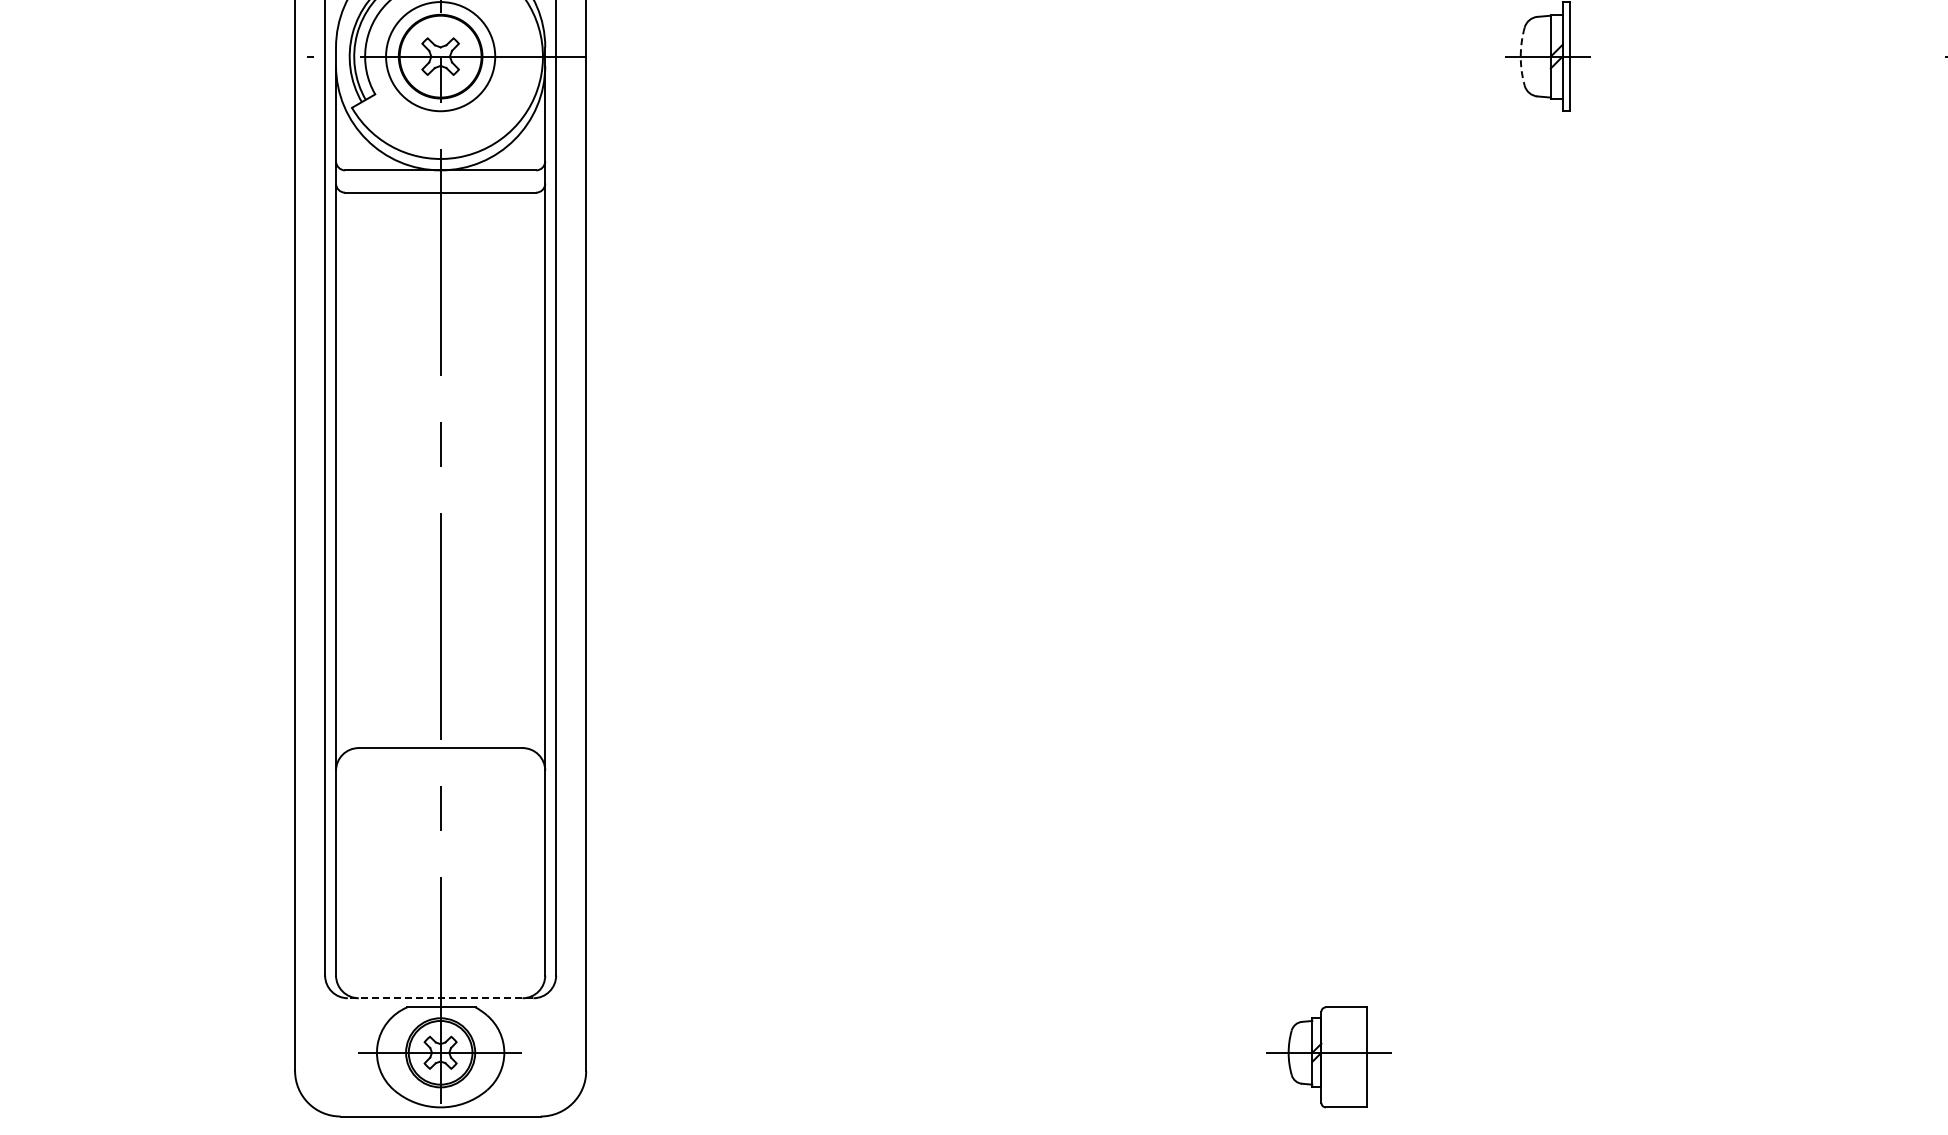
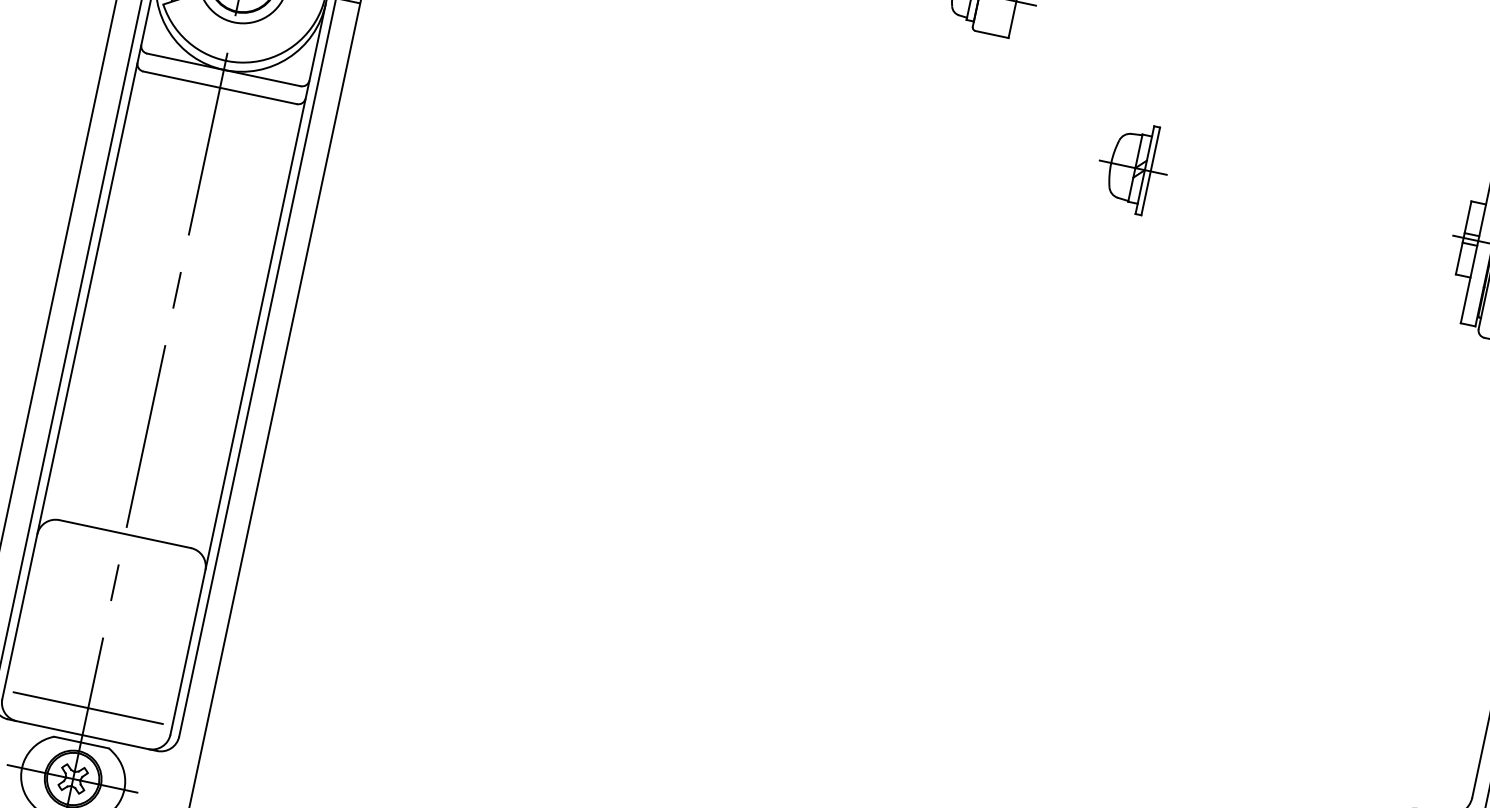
arc: (1520, 56) -> (1111, 162), dashed -> solid
line: (440, 964) -> (88, 708), added
line: (440, 998) -> (82, 735), dashed -> solid

